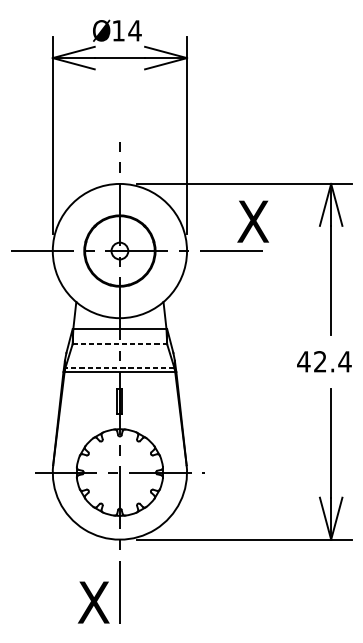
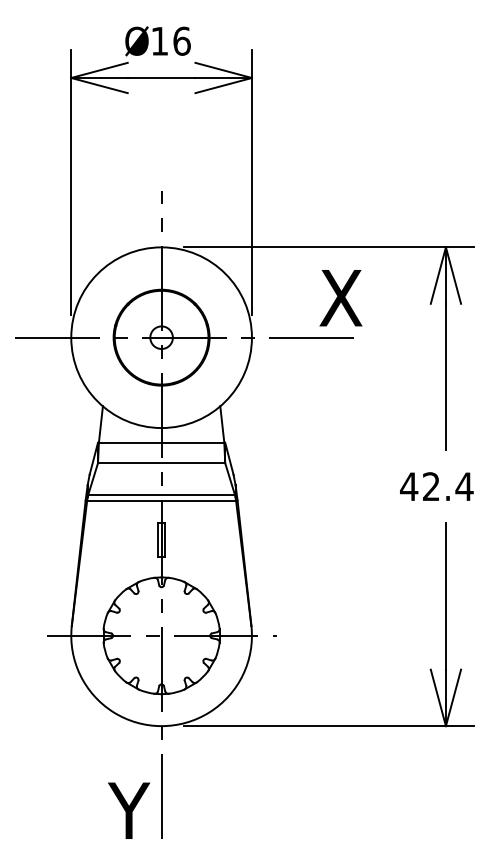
text: (134, 30) -> (181, 40), 14 -> 16
line: (119, 344) -> (161, 463), dashed -> solid
line: (119, 368) -> (161, 495), dashed -> solid
text: (94, 602) -> (127, 810), X -> Y

